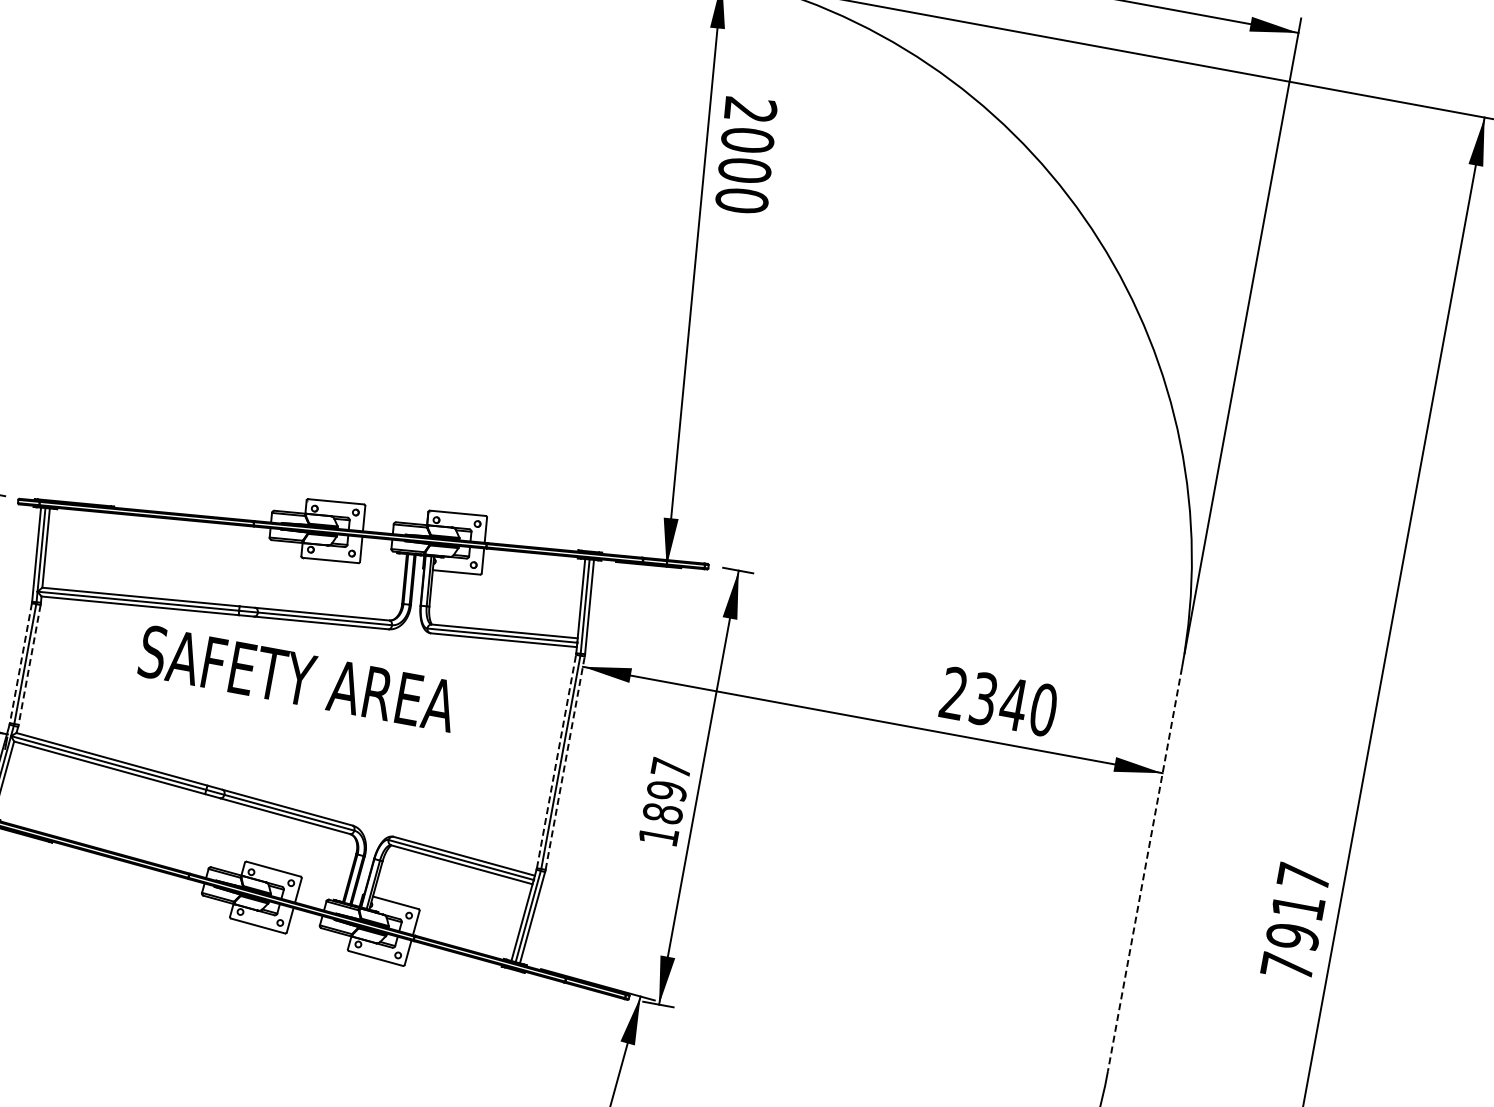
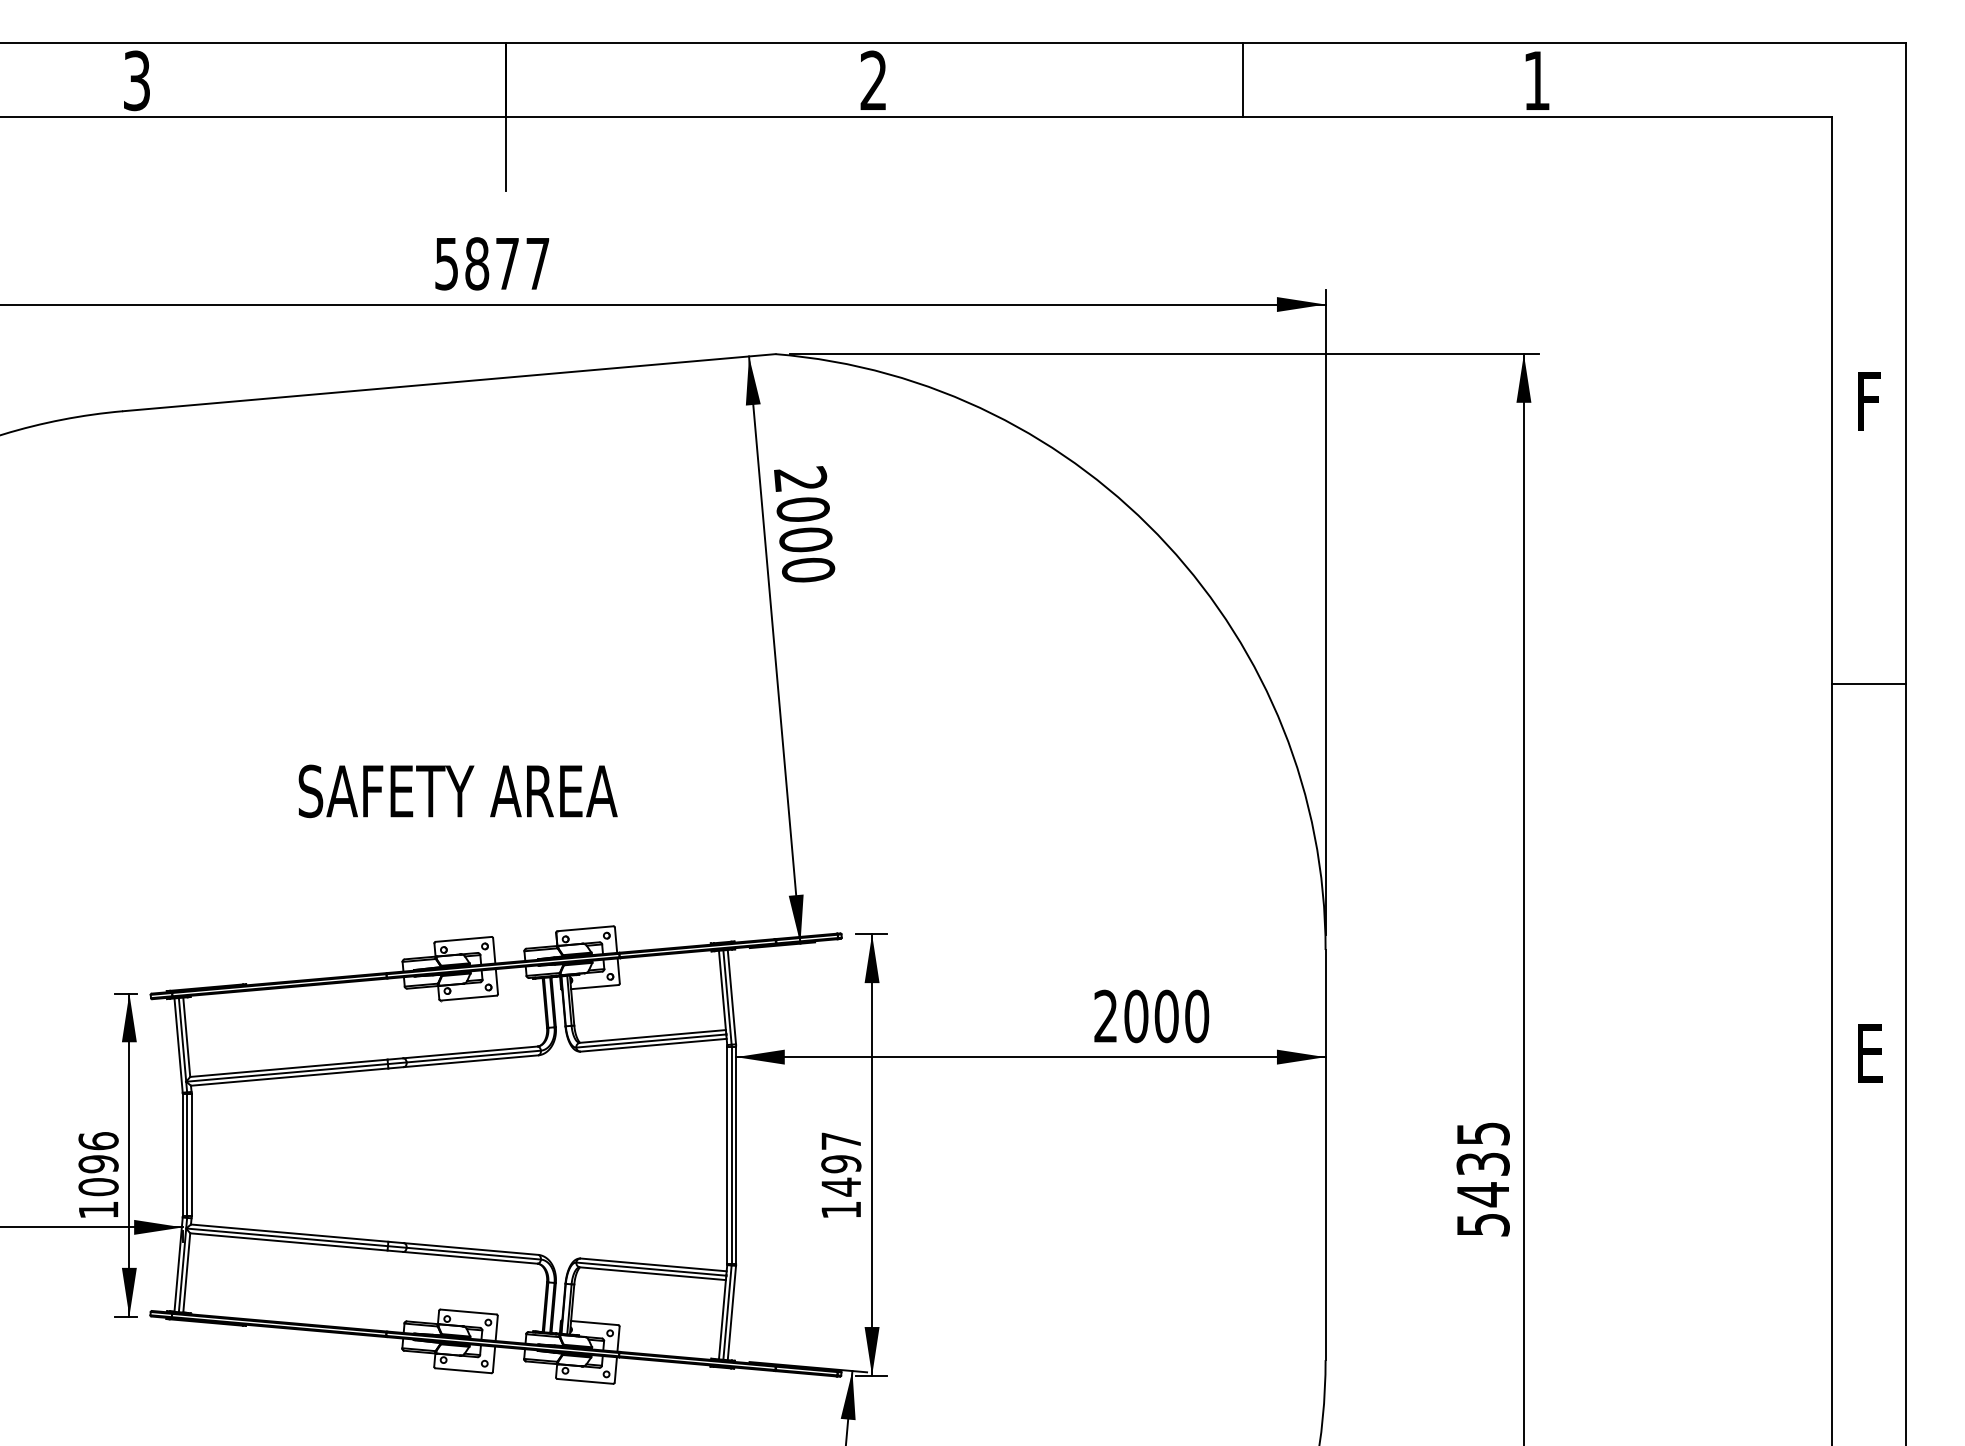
line: (20, 663) -> (182, 1155), dashed -> solid
line: (29, 665) -> (191, 1155), dashed -> solid
text: (297, 678) -> (457, 791), moved
text: (998, 701) -> (1151, 1016), 2340 -> 2000
line: (556, 760) -> (727, 1154), dashed -> solid
line: (565, 762) -> (736, 1154), dashed -> solid
text: (663, 813) -> (841, 1186), 1897 -> 1497
line: (1144, 869) -> (1325, 1155), dashed -> solid
text: (1294, 921) -> (1482, 1179), 7917 -> 5435

